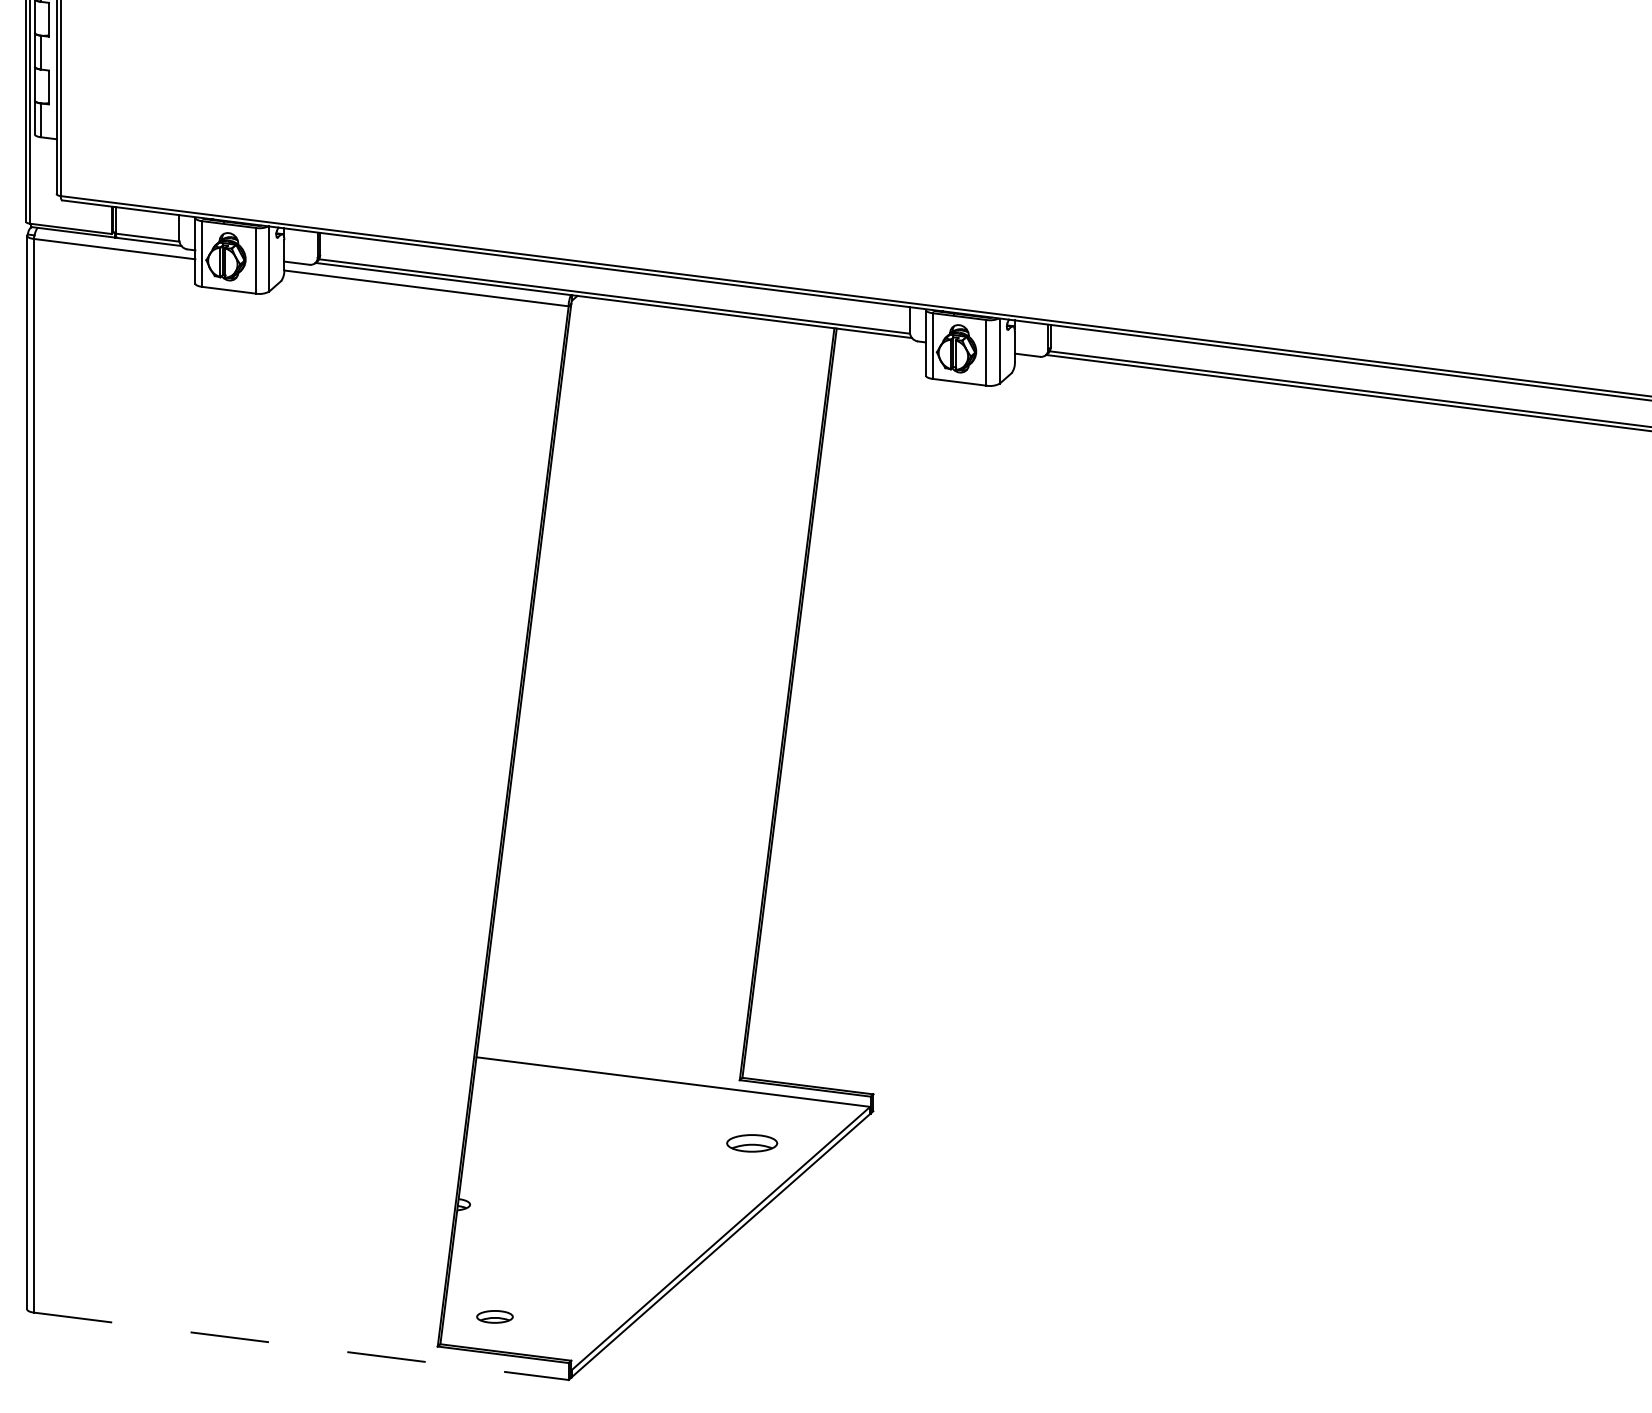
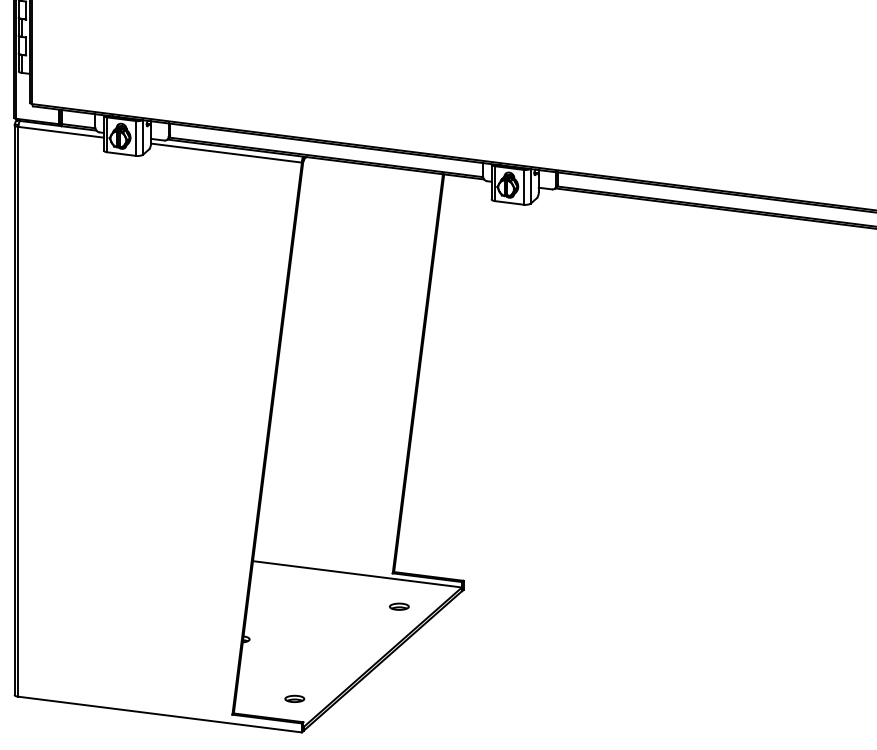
part: (752, 1142) -> (399, 606), size x0.71
part: (494, 1316) -> (294, 698), moved
line: (302, 1346) -> (160, 714), dashed -> solid

